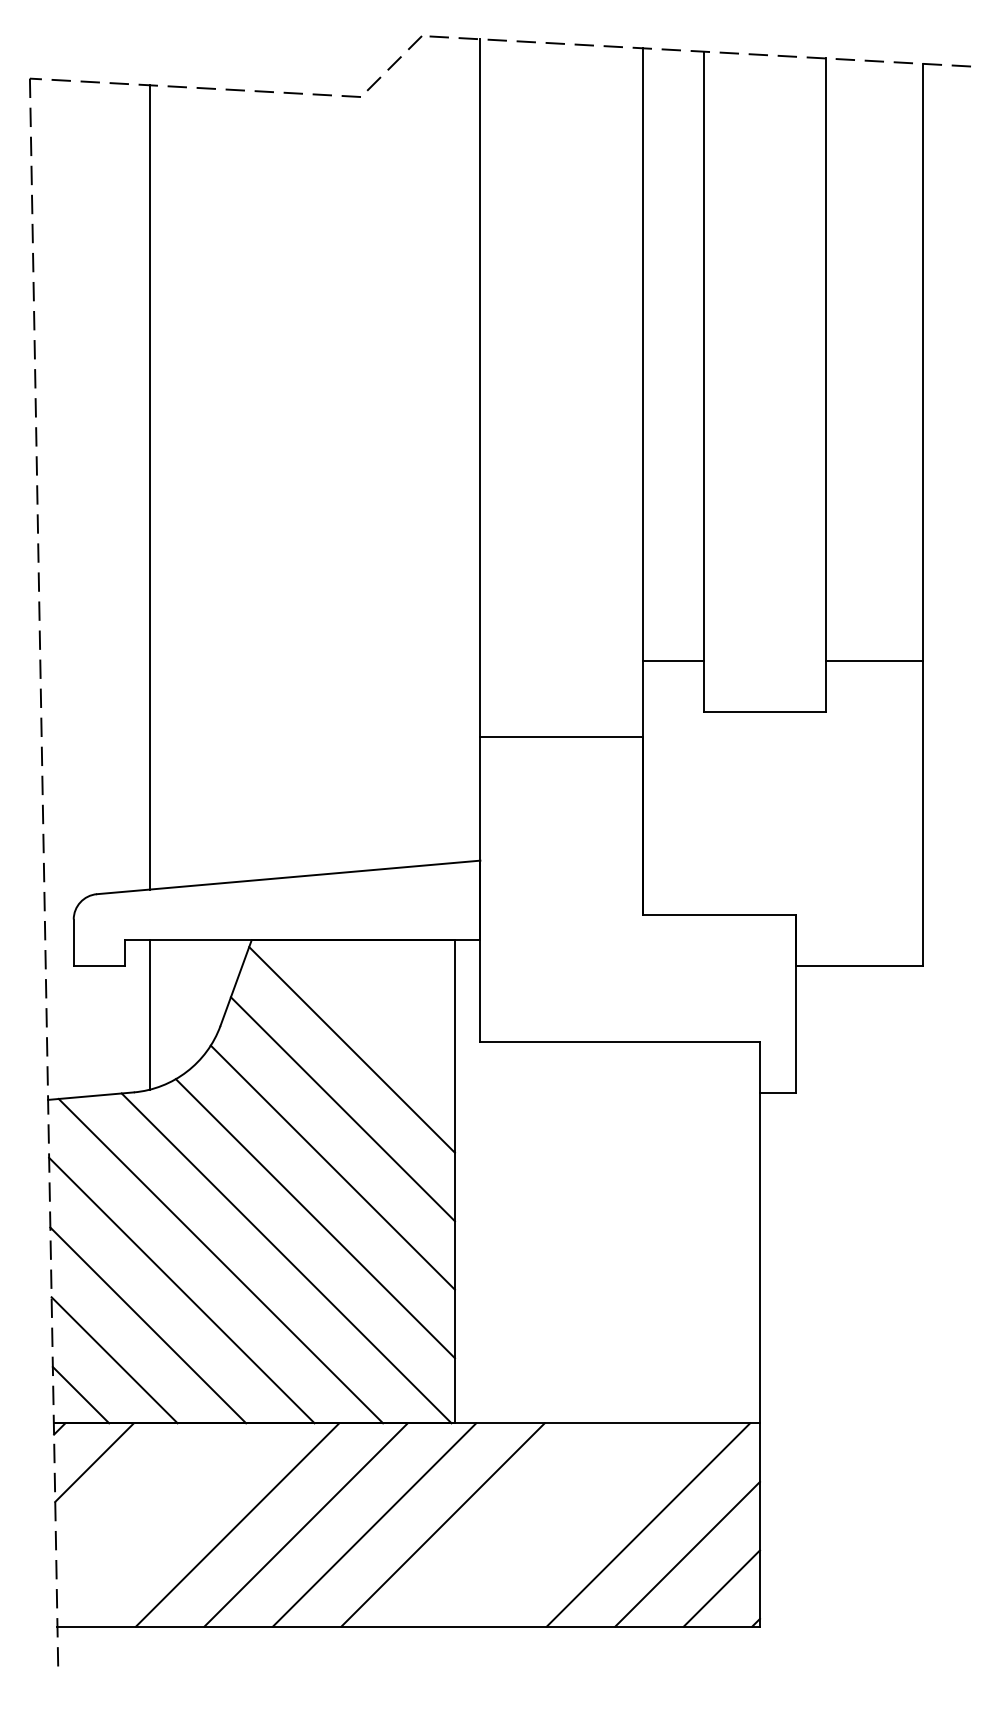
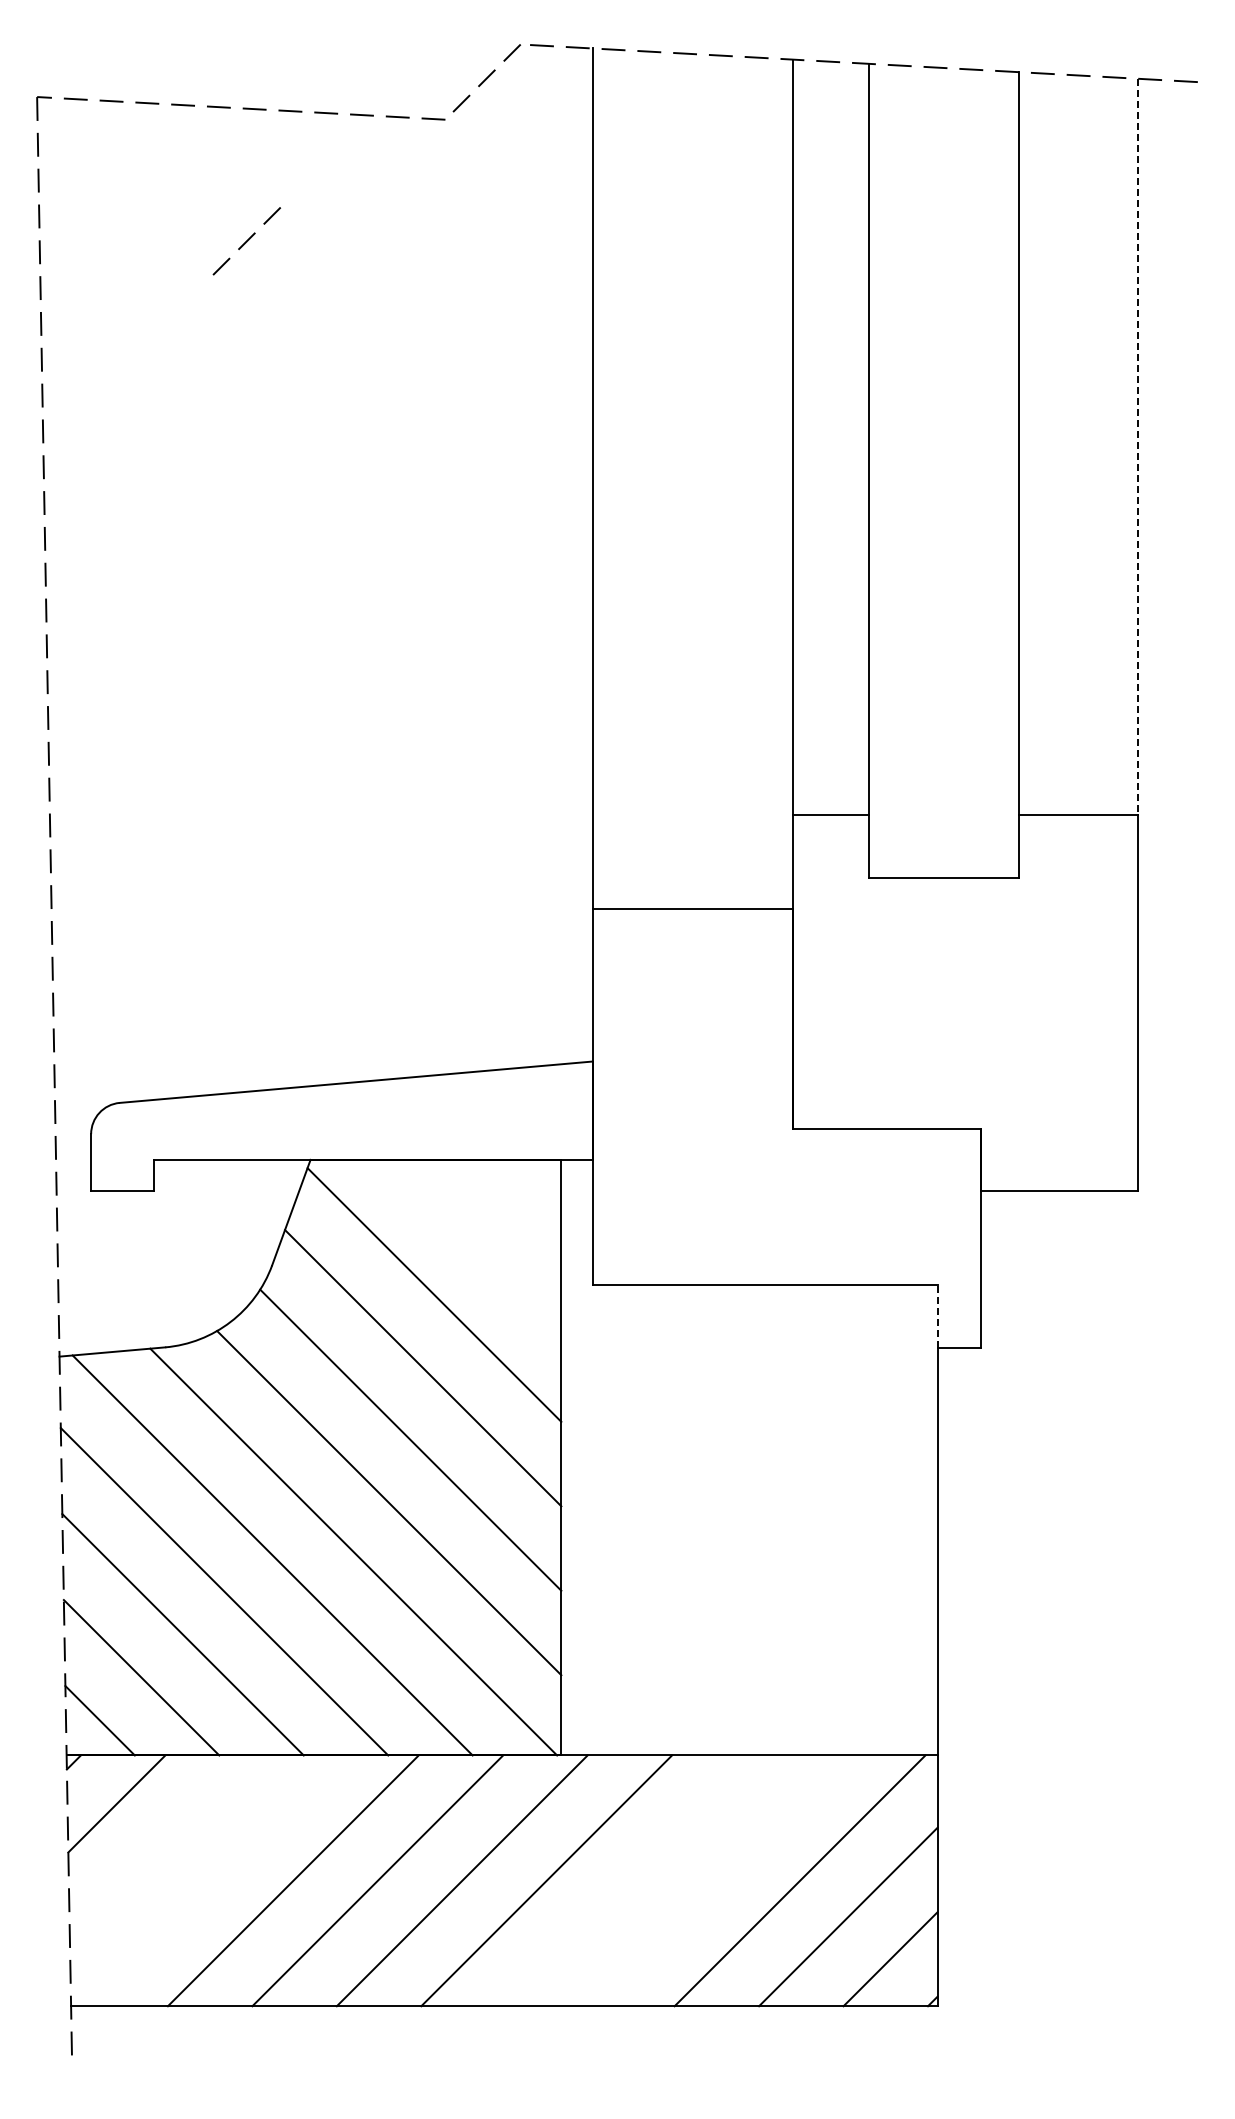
line: (199, 195) -> (246, 241), added
line: (922, 362) -> (1138, 447), solid -> dashed
line: (150, 487) -> (185, 601), removed
line: (150, 1014) -> (185, 1251), removed
line: (759, 1067) -> (937, 1316), solid -> dashed

